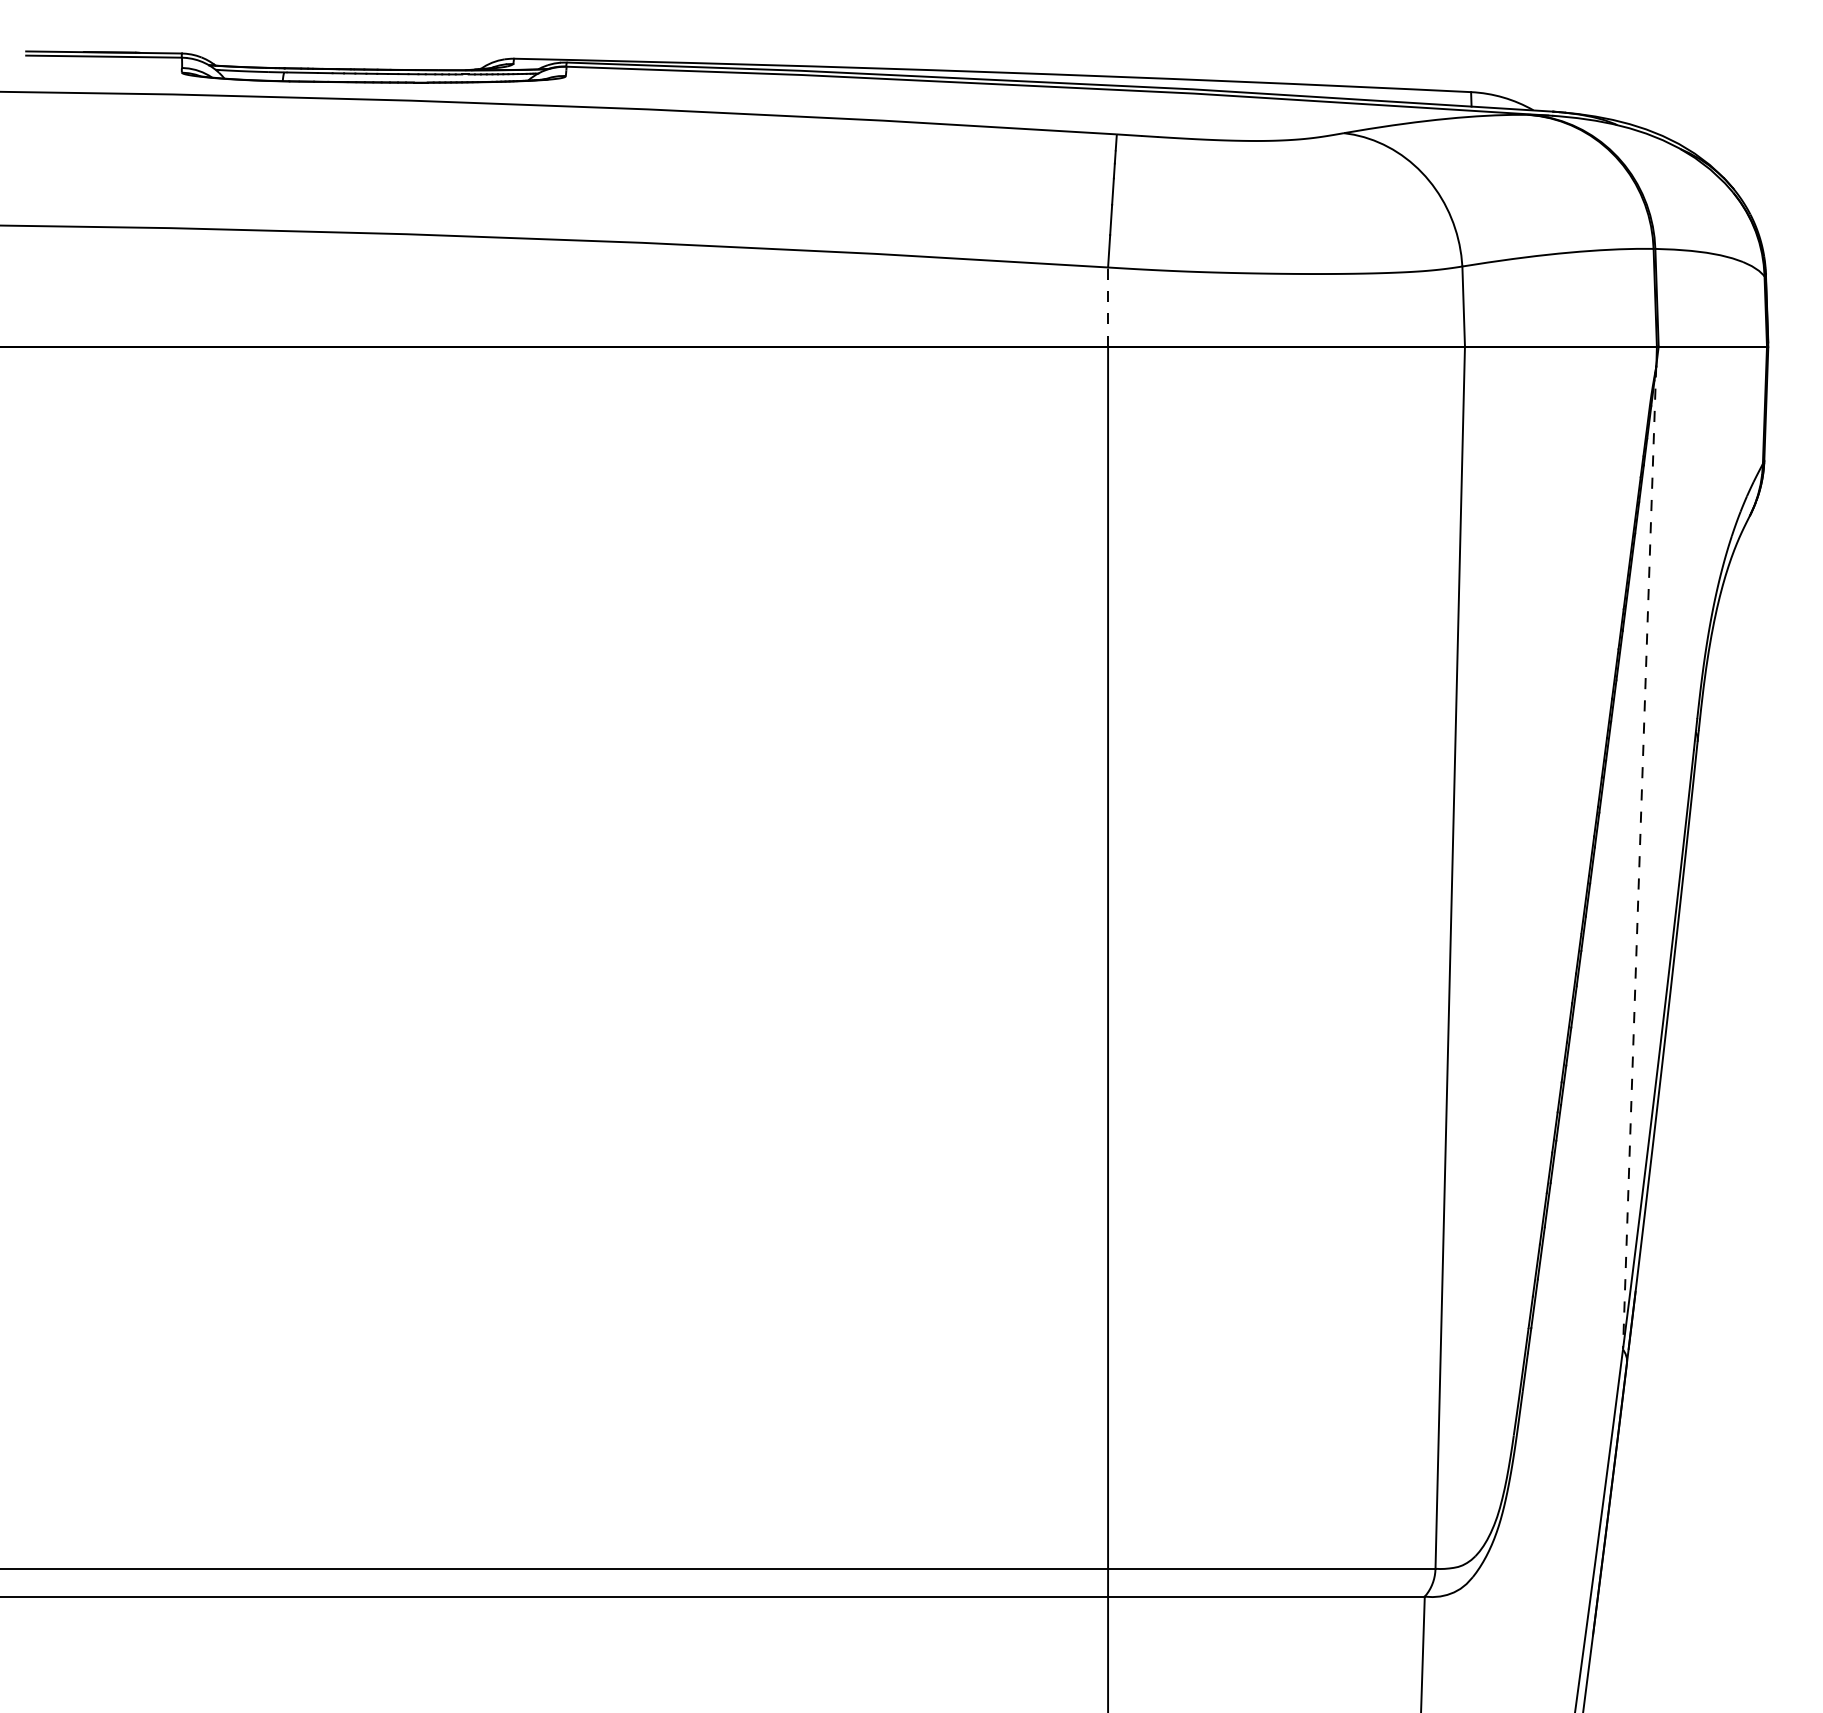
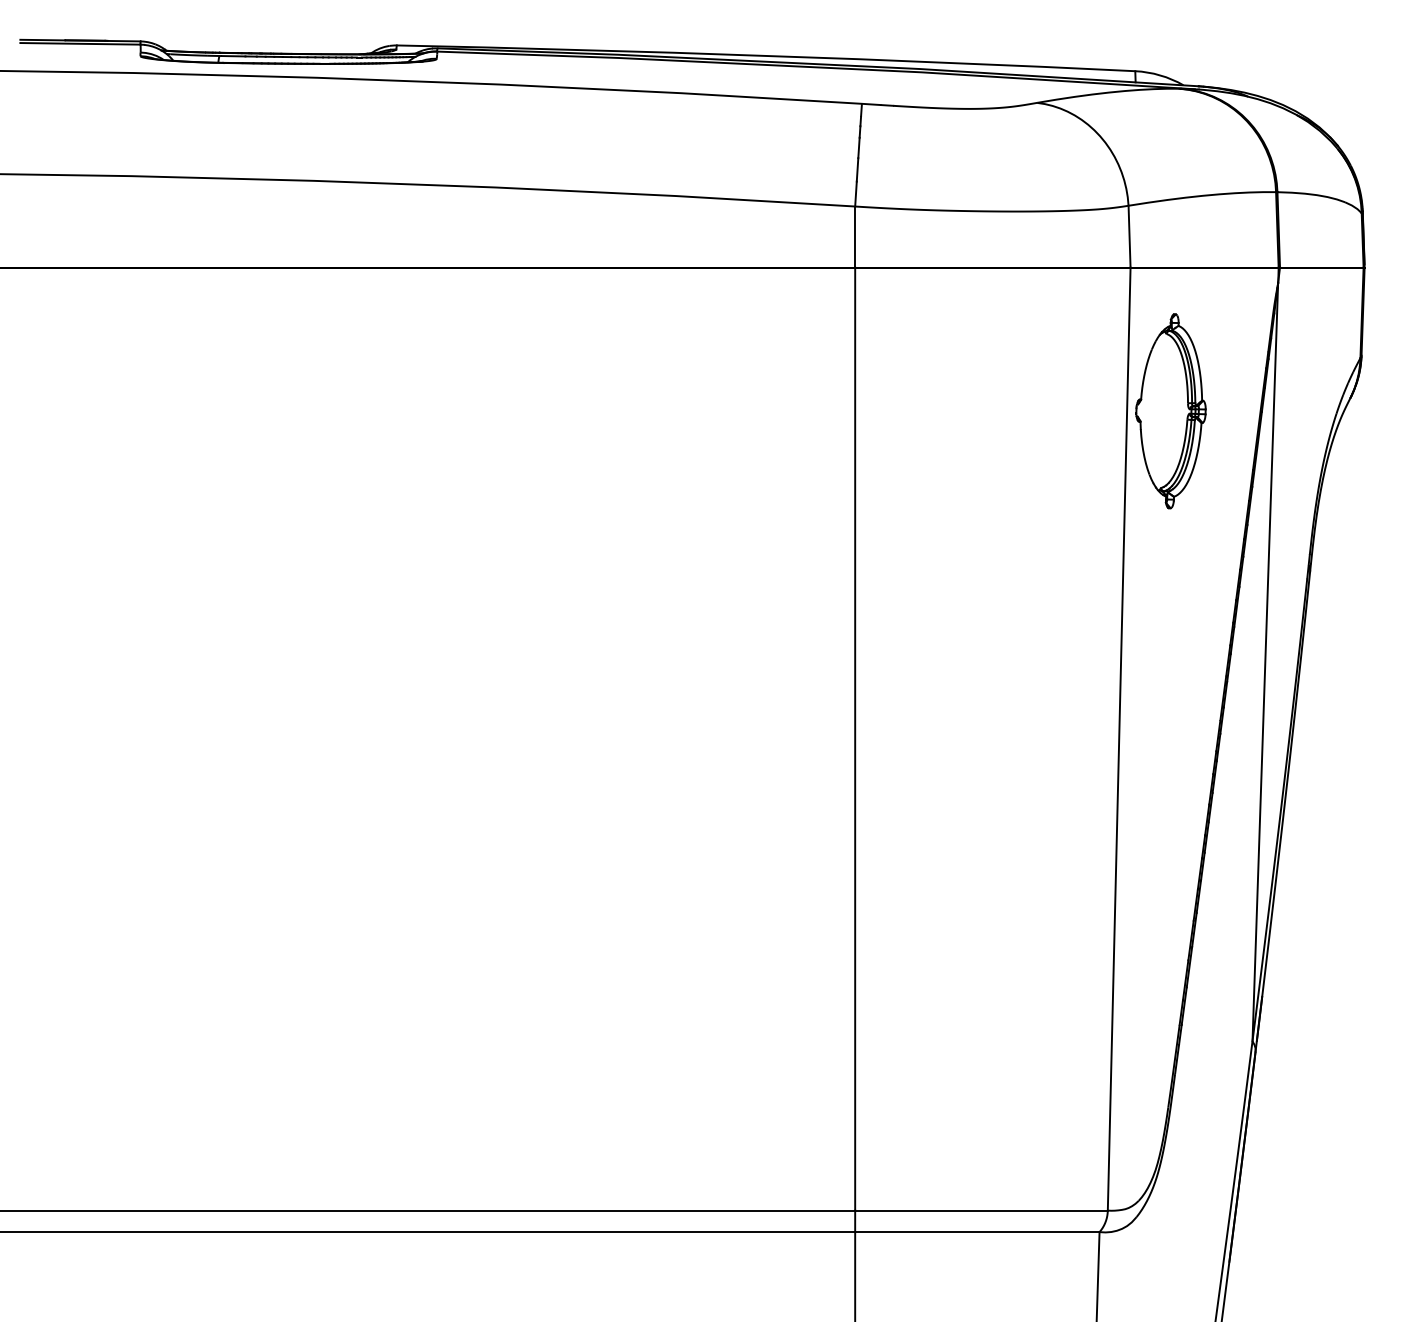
line: (1108, 307) -> (855, 237), dashed -> solid
part: (1517, 532) -> (1171, 411), added
line: (1639, 857) -> (1265, 661), dashed -> solid

